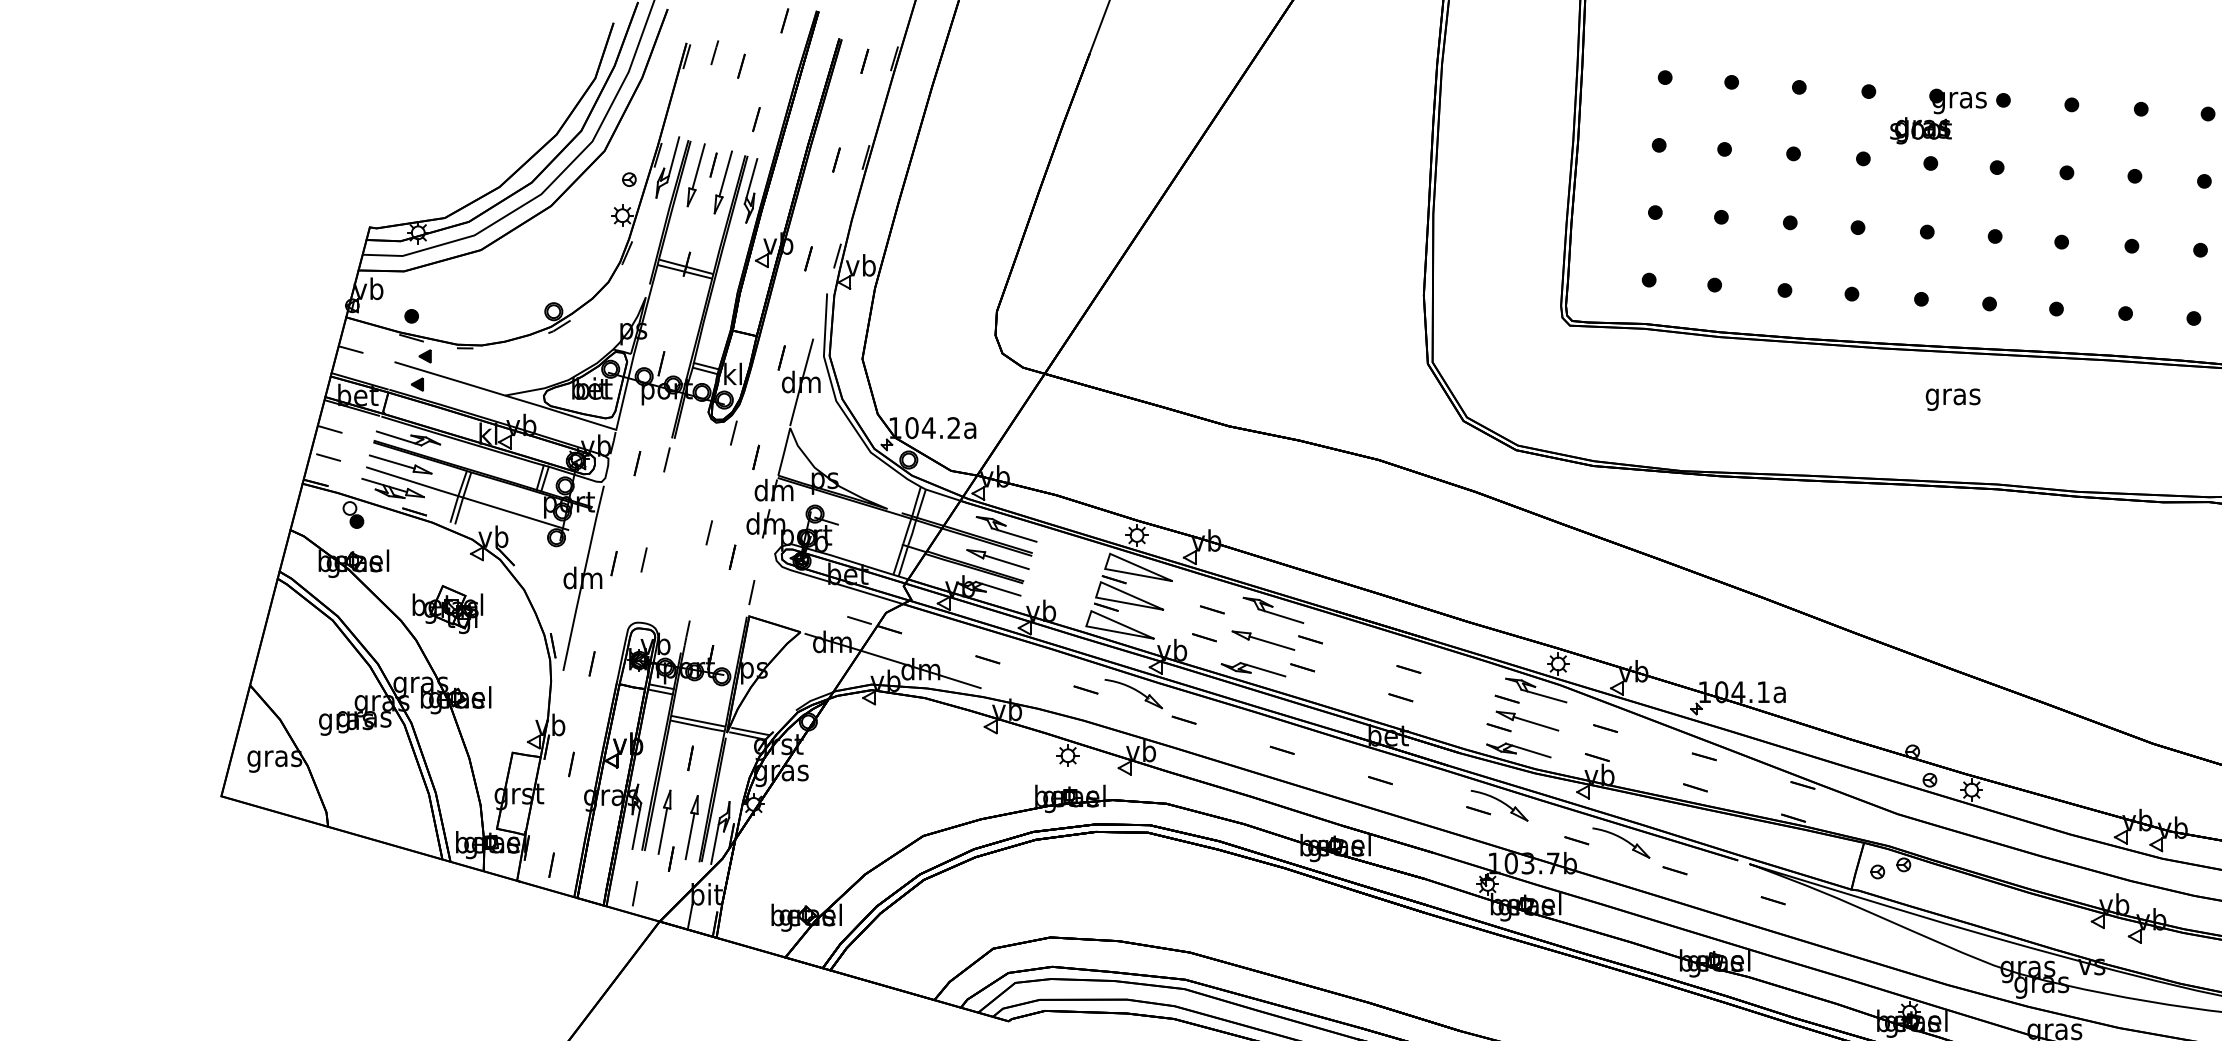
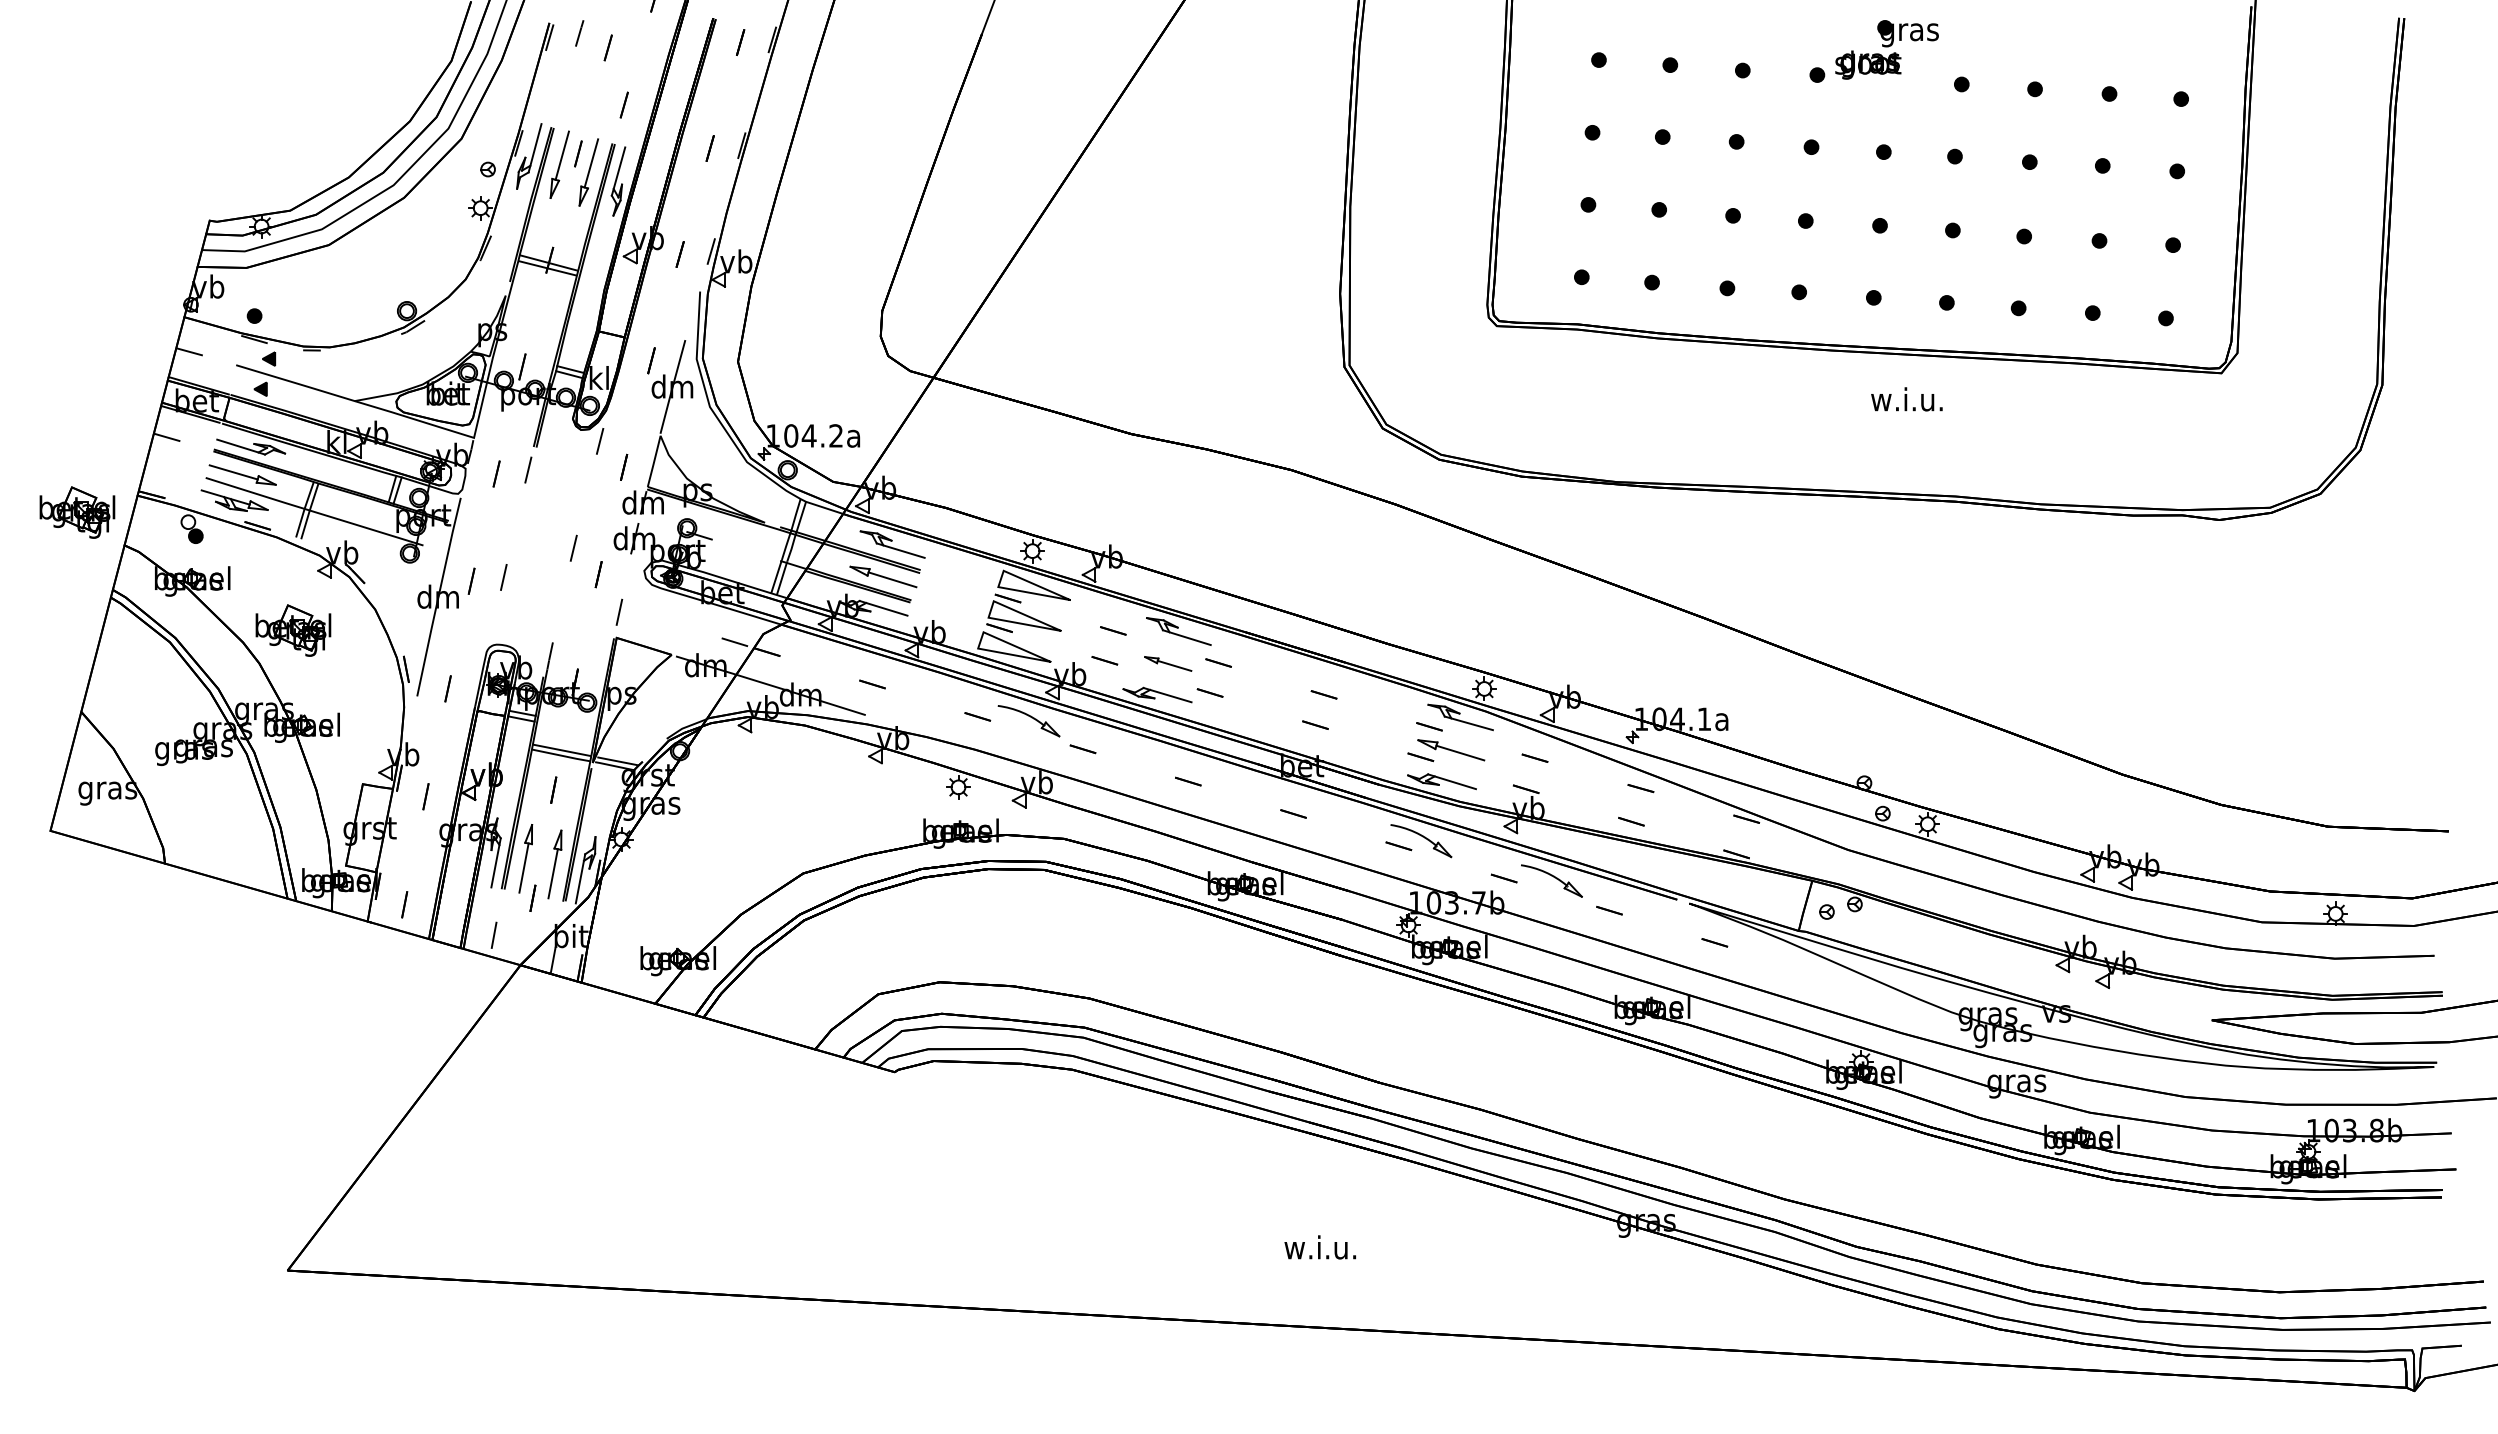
part: (1937, 116) -> (1886, 49), moved
text: (1951, 396) -> (1906, 402), gras -> w.i.u.
line: (325, 456) -> (162, 466), removed
part: (246, 499) -> (77, 512), added
part: (1263, 640) -> (1168, 663), size x0.7

